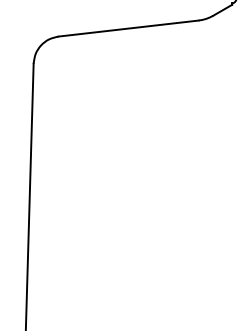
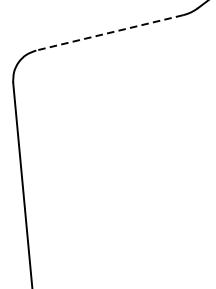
line: (128, 28) -> (109, 32), solid -> dashed

